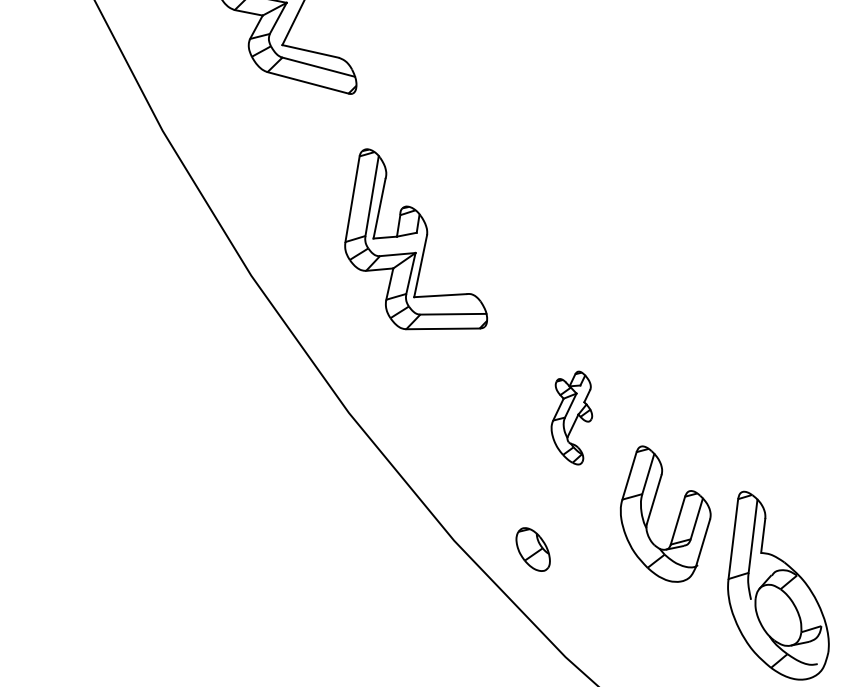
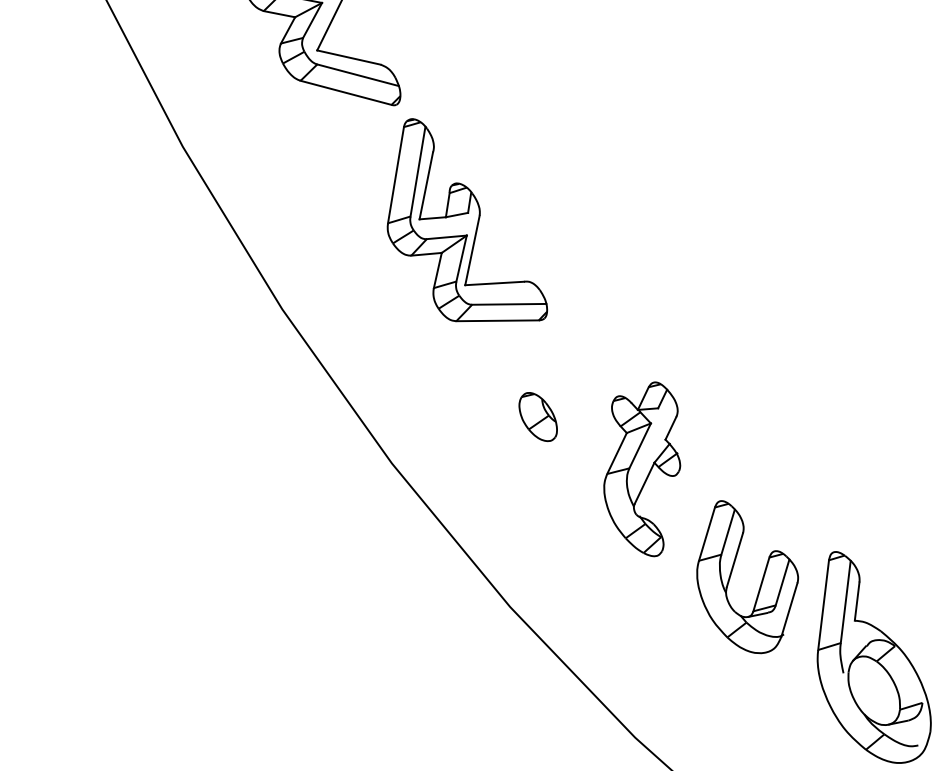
part: (415, 239) -> (466, 220), moved
part: (571, 417) -> (641, 468), size x1.67
part: (532, 549) -> (537, 416), moved

